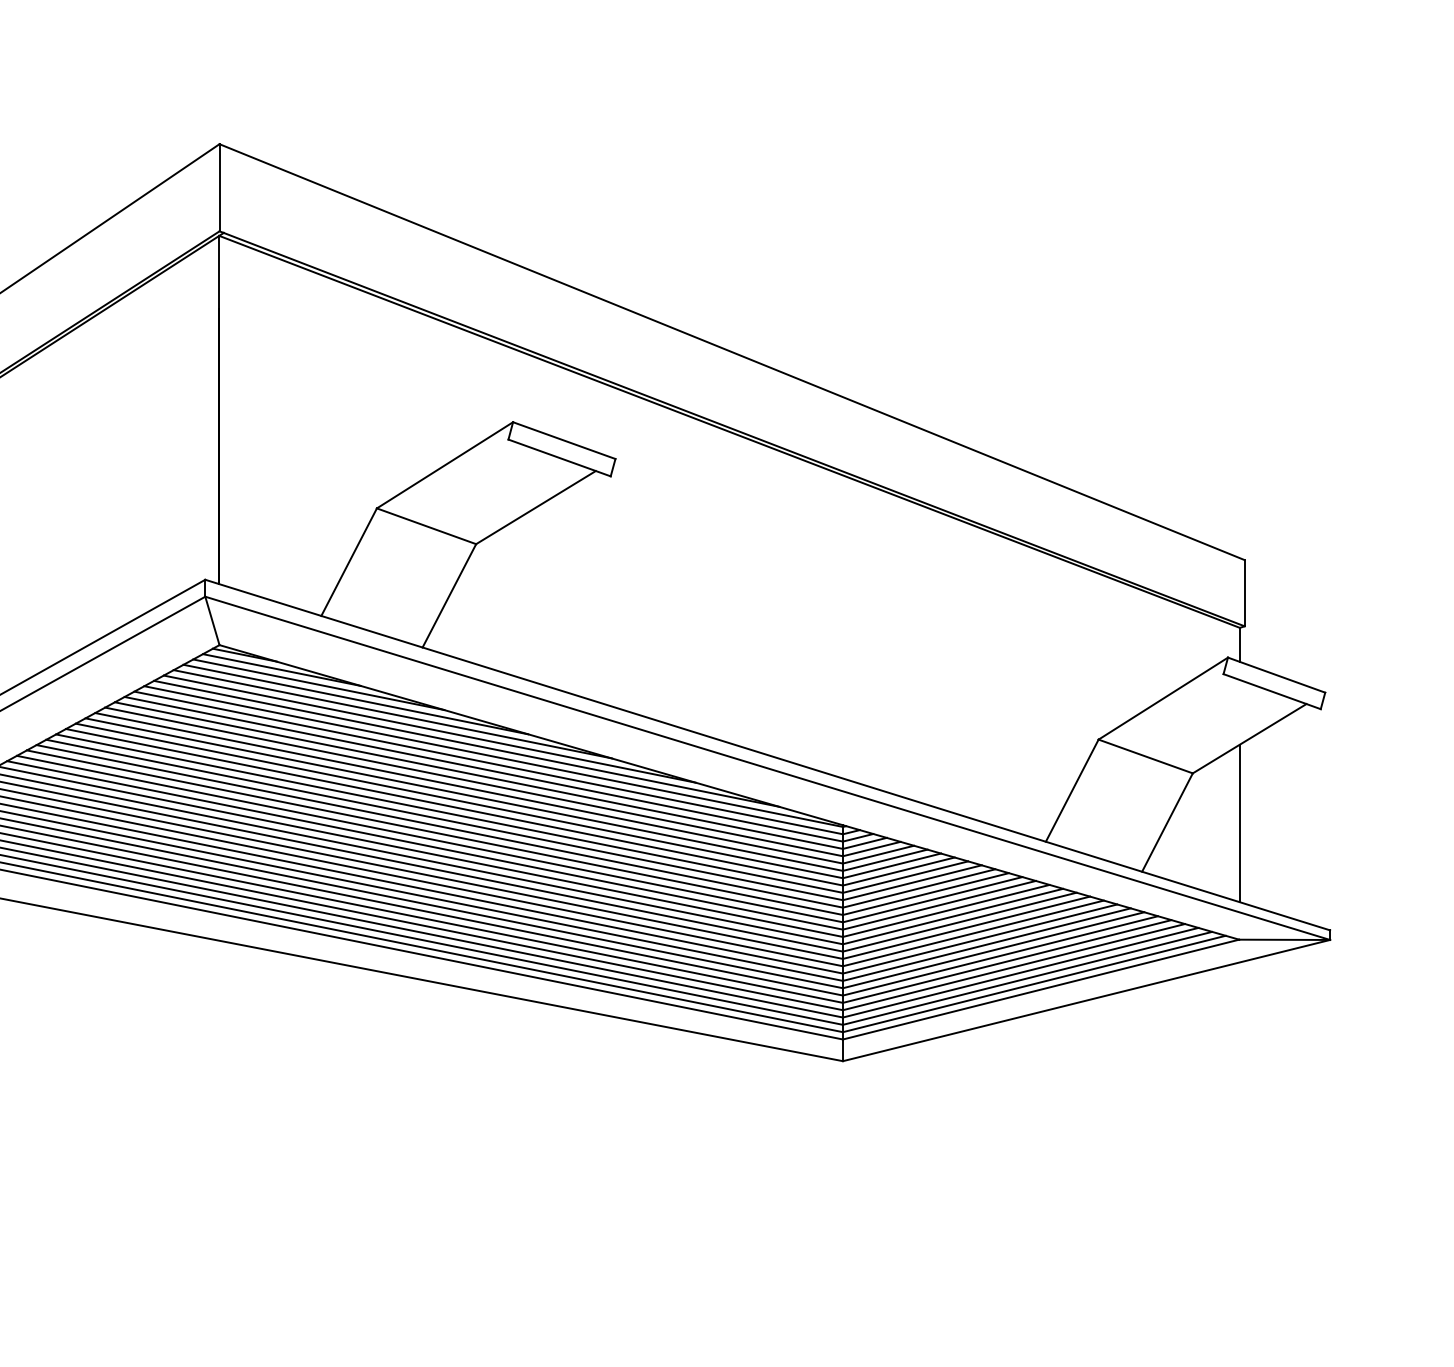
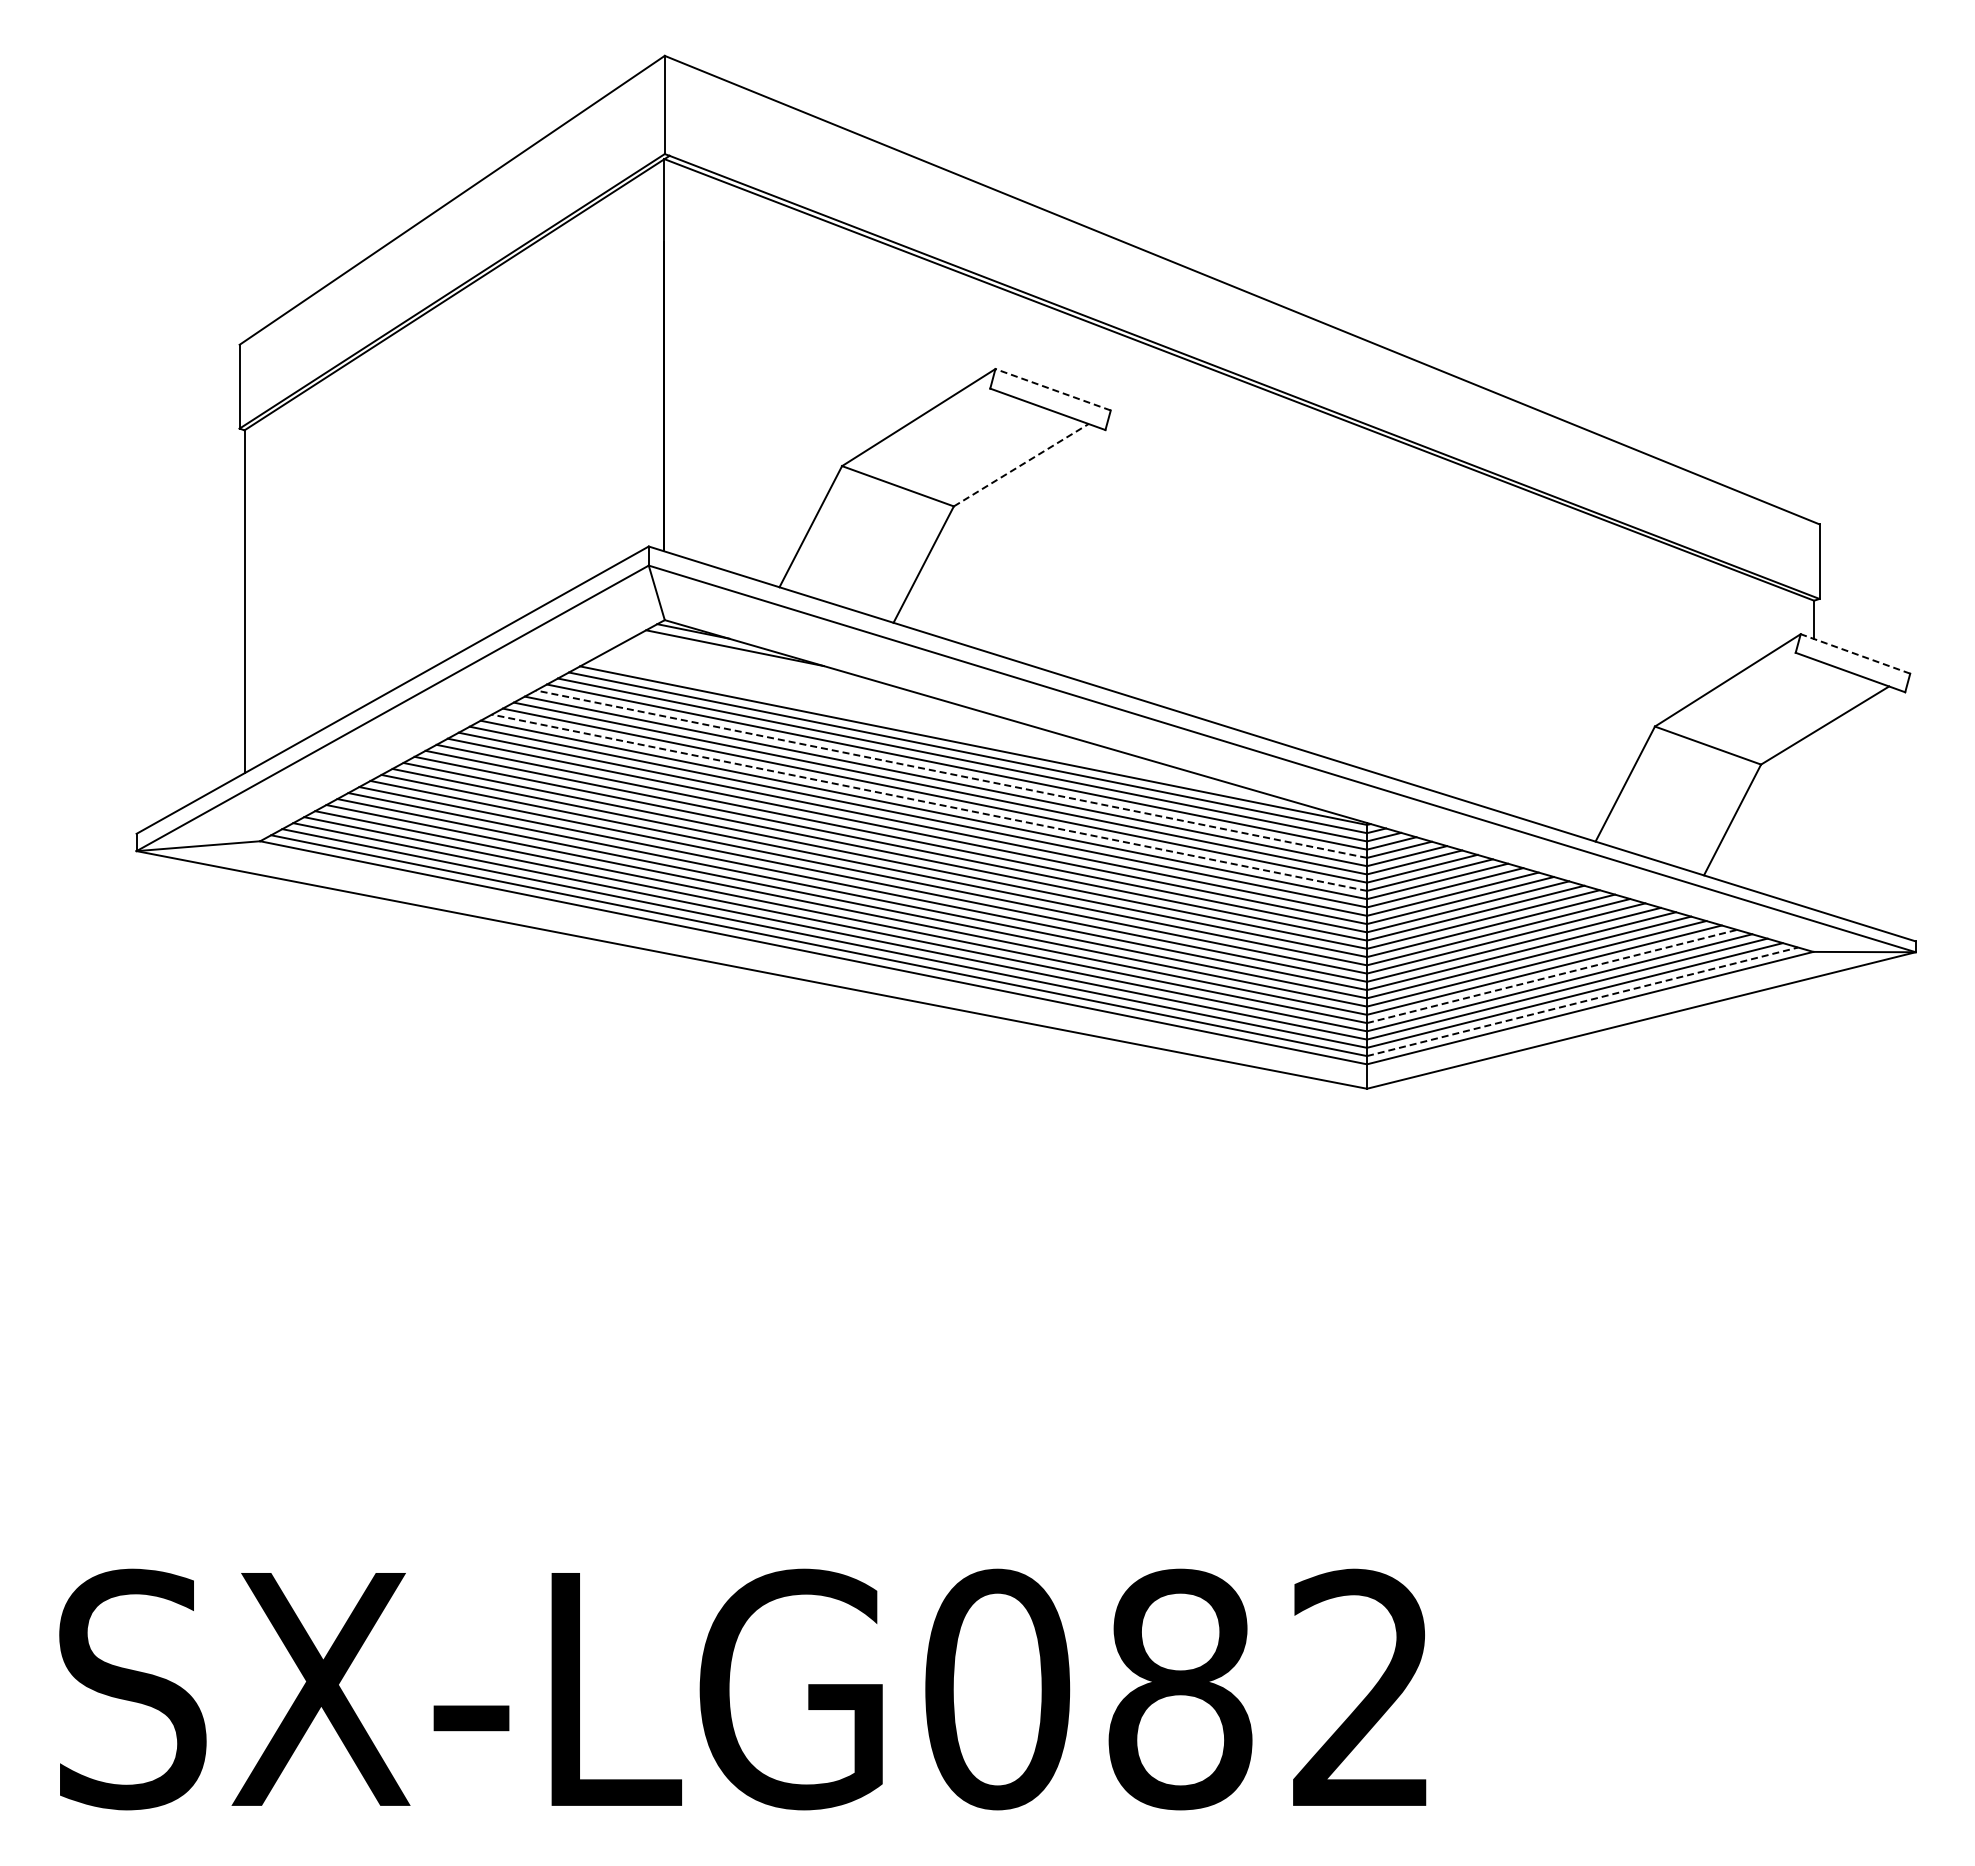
line: (563, 440) -> (1052, 389), solid -> dashed
line: (536, 507) -> (1021, 465), solid -> dashed
line: (1276, 674) -> (1855, 653), solid -> dashed
line: (318, 684) -> (776, 664), removed
line: (355, 699) -> (818, 681), removed
line: (392, 713) -> (859, 697), removed
line: (429, 728) -> (901, 714), removed
line: (466, 744) -> (943, 731), removed
line: (474, 782) -> (951, 774), solid -> dashed
line: (453, 807) -> (928, 802), solid -> dashed
line: (1240, 823) -> (1814, 820), removed
line: (1007, 961) -> (1552, 976), solid -> dashed
line: (1035, 983) -> (1583, 1001), solid -> dashed

